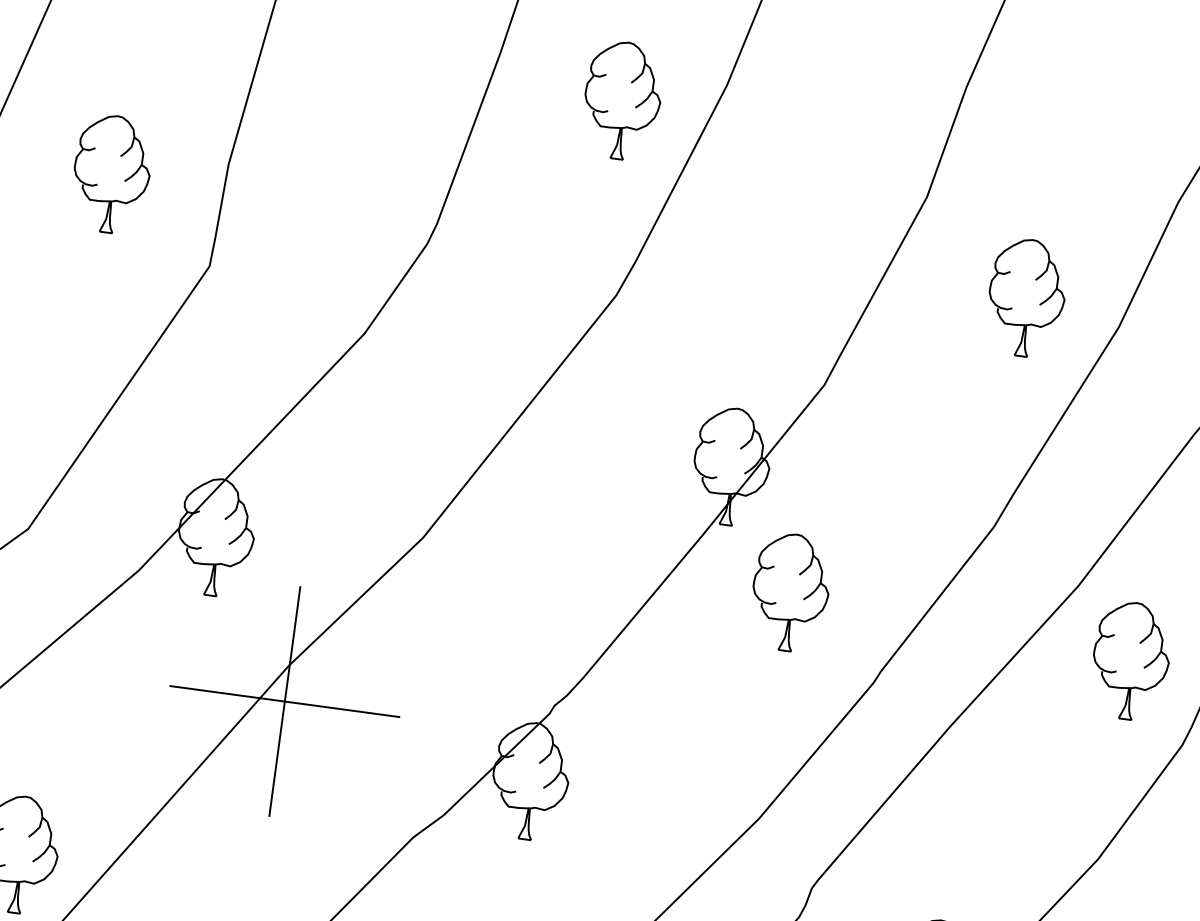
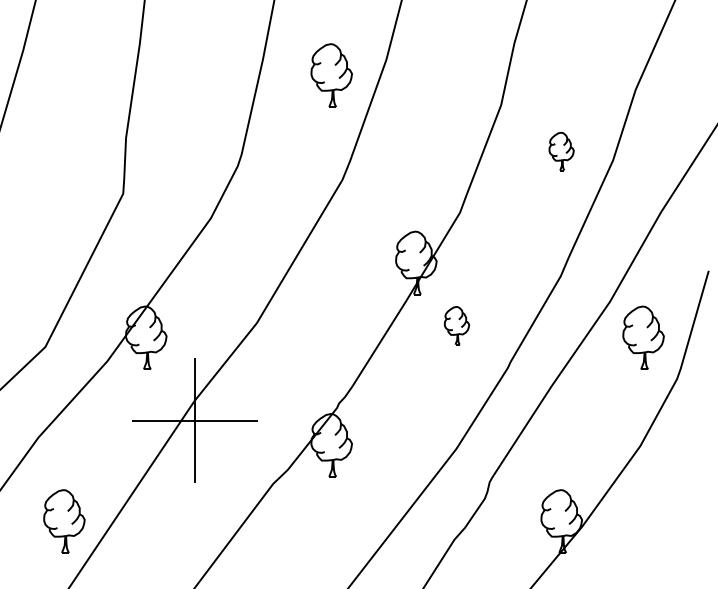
part: (112, 173) -> (64, 151), removed
part: (1026, 297) -> (561, 151), size x0.6
part: (789, 591) -> (456, 325), size x0.6

